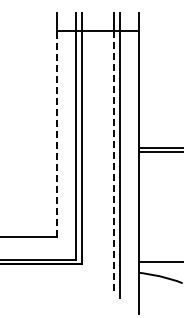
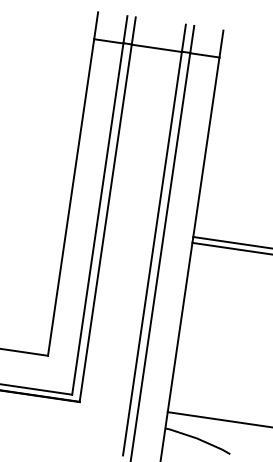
line: (57, 133) -> (71, 196), dashed -> solid
line: (114, 162) -> (152, 253), dashed -> solid

